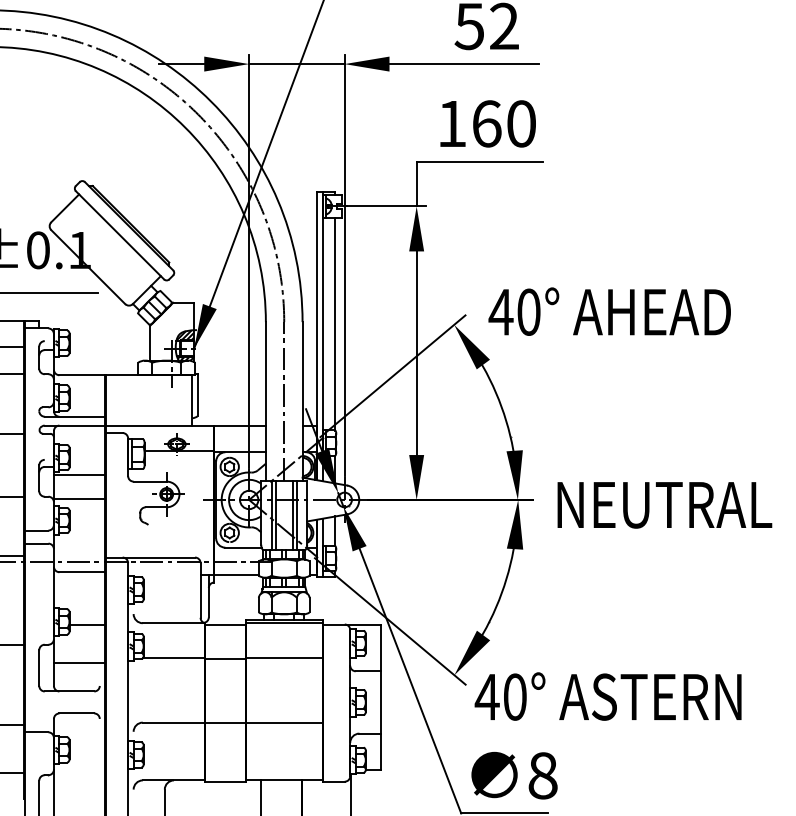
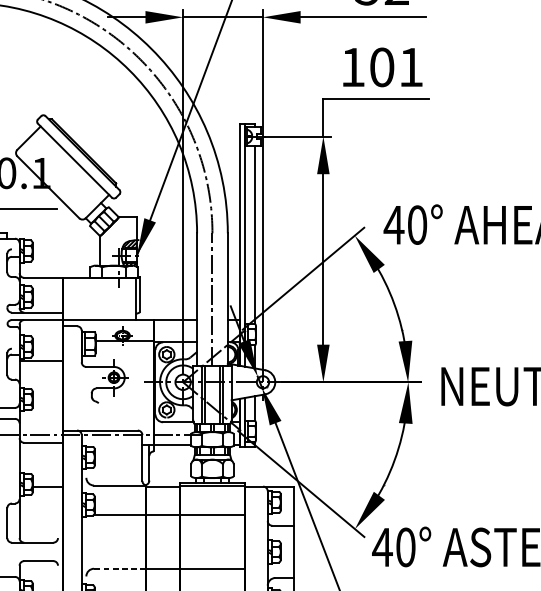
text: (503, 123) -> (396, 67), 160 -> 101
line: (79, 499) -> (41, 381), removed
line: (79, 663) -> (41, 519), removed
line: (173, 722) -> (119, 568), solid -> dashed

